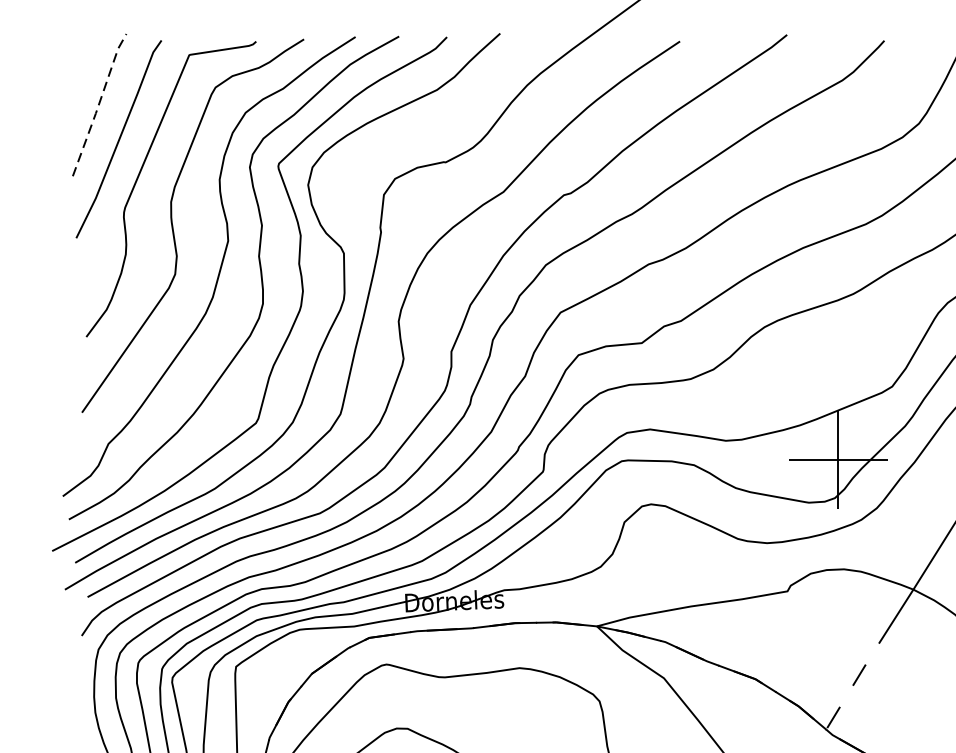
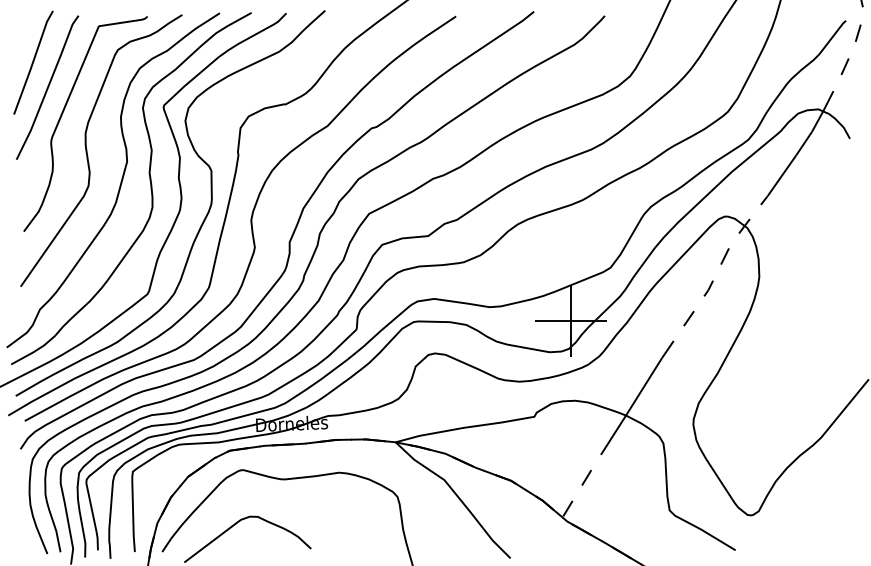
line: (99, 104) -> (33, 62), dashed -> solid

